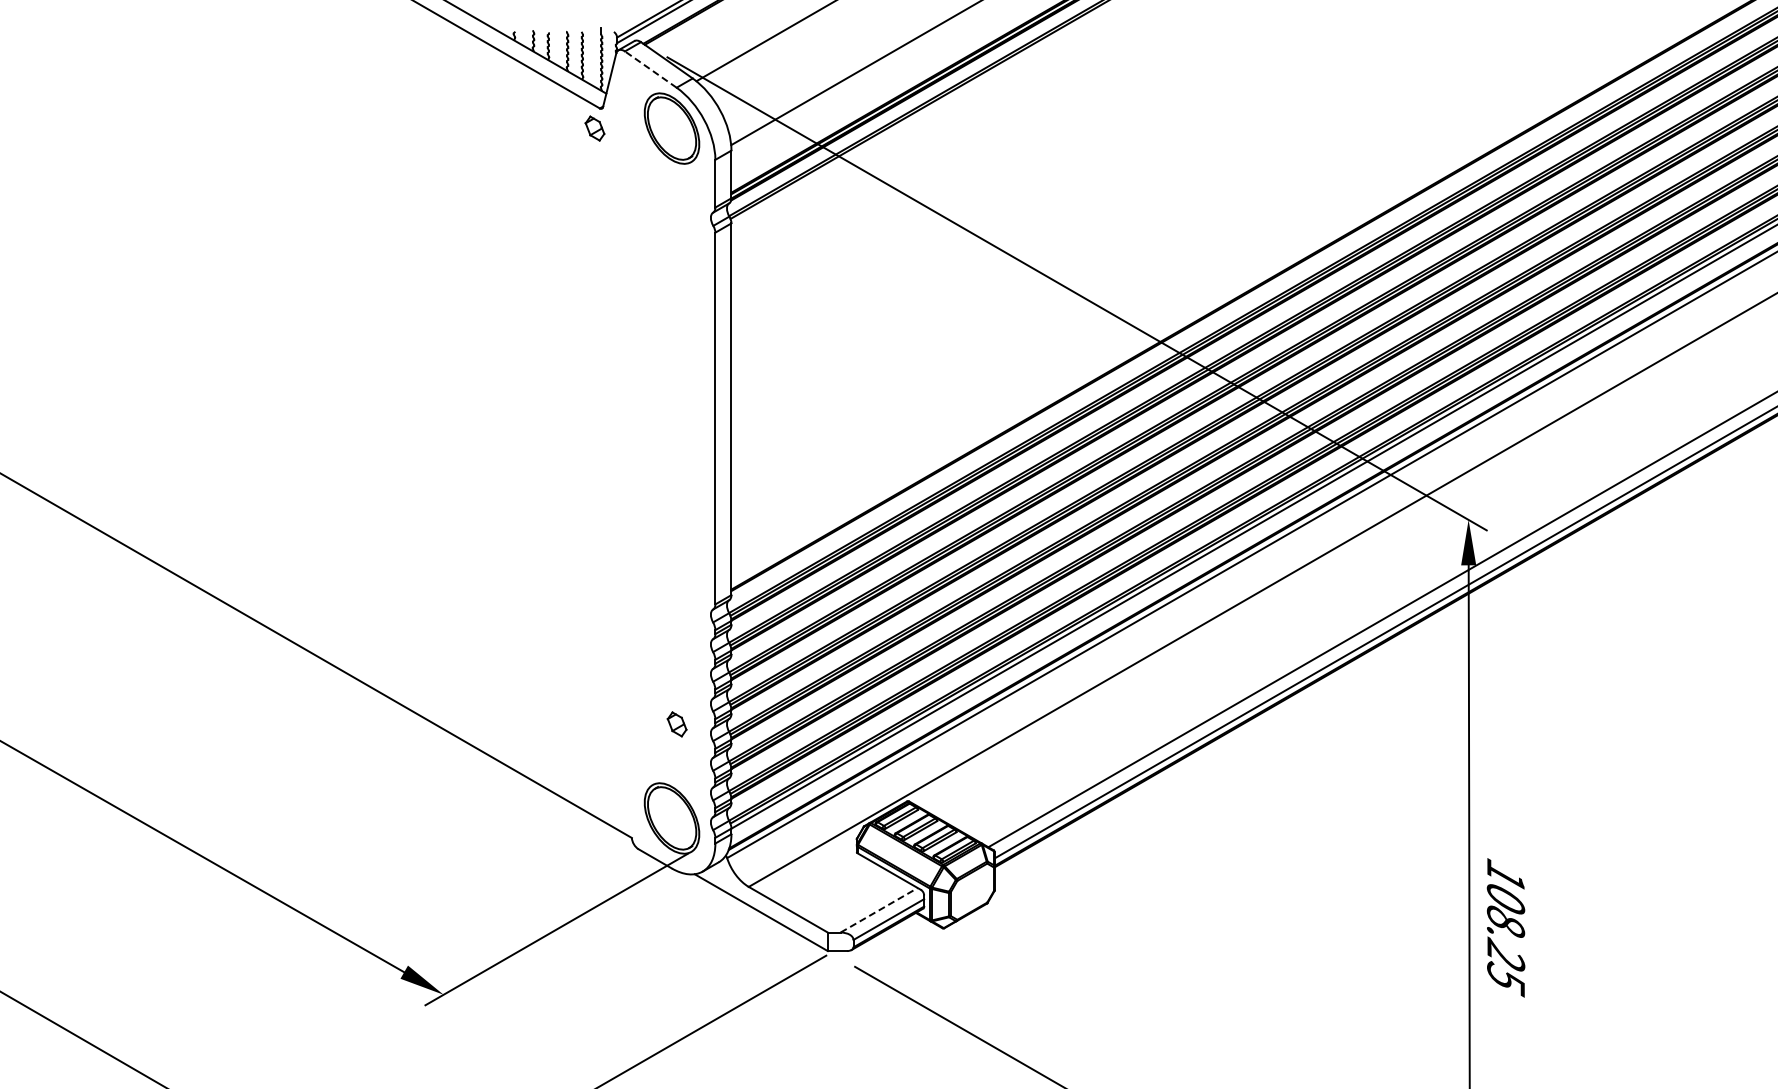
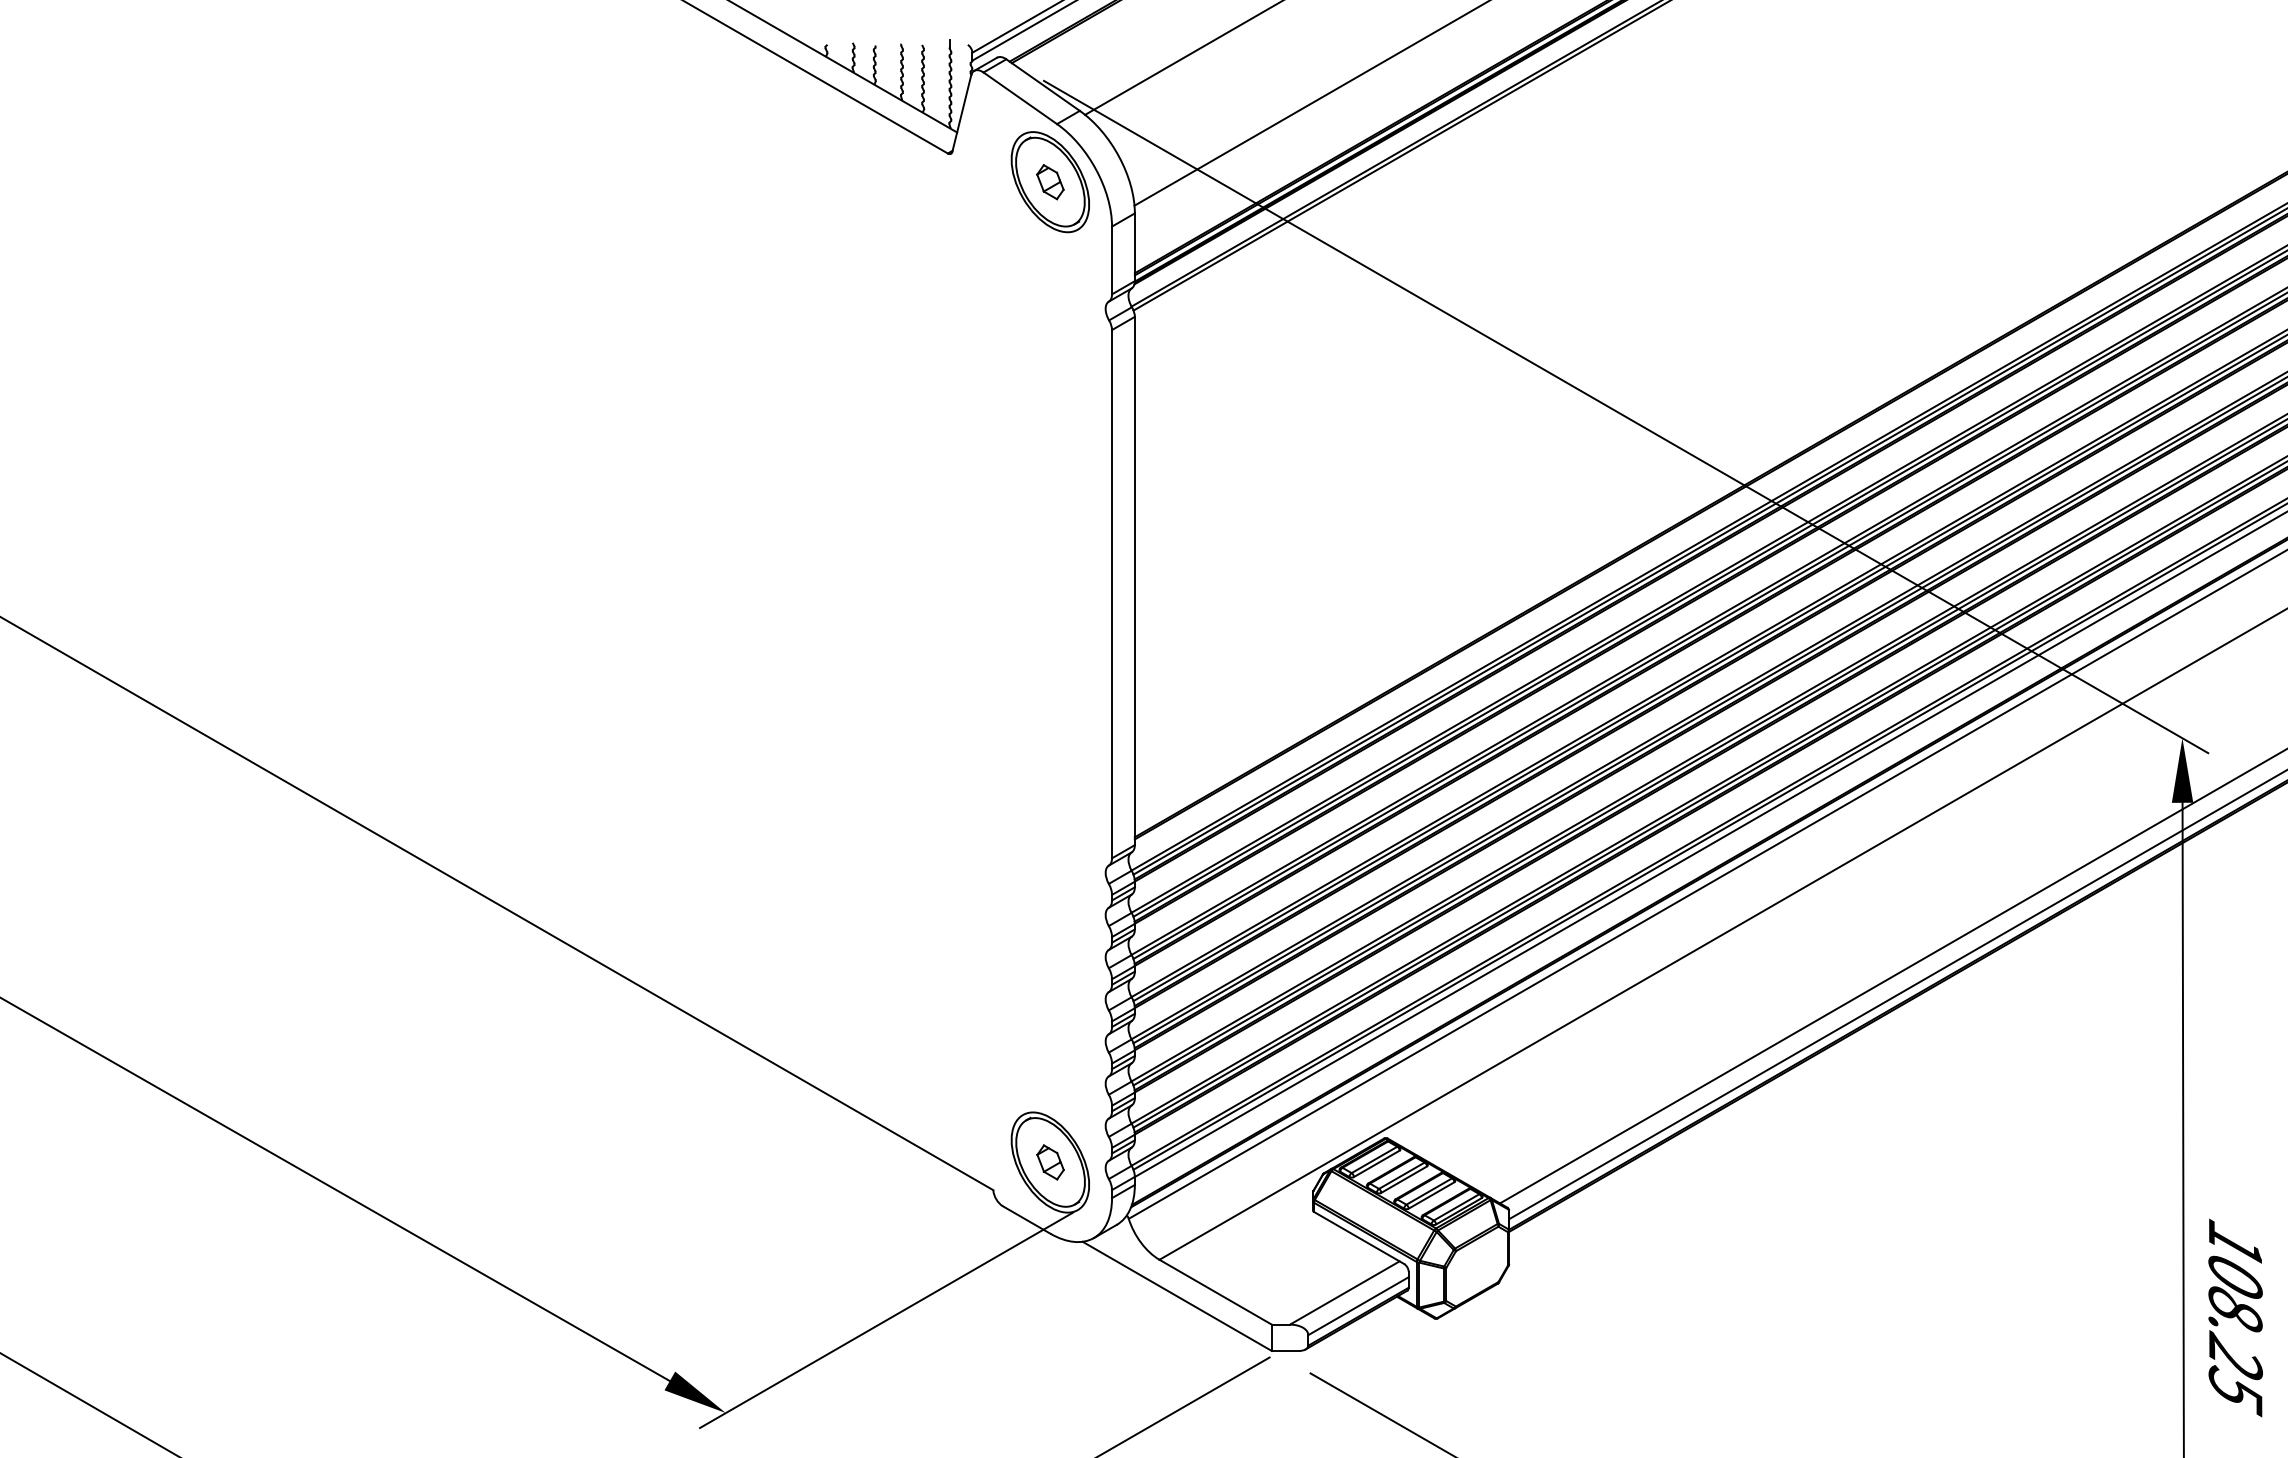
line: (650, 69) -> (1019, 98), dashed -> solid
part: (594, 128) -> (1049, 182), moved
part: (676, 724) -> (1049, 1162), moved
line: (879, 910) -> (1345, 1293), dashed -> solid

